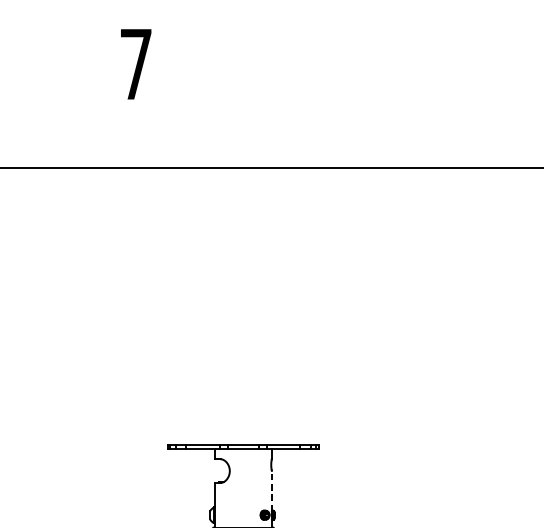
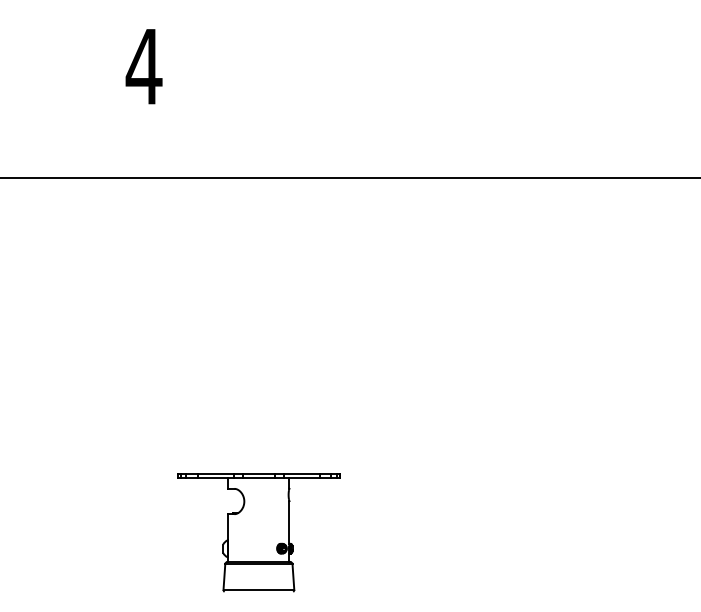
text: (135, 64) -> (143, 66), 7 -> 4
line: (272, 490) -> (289, 522), dashed -> solid

